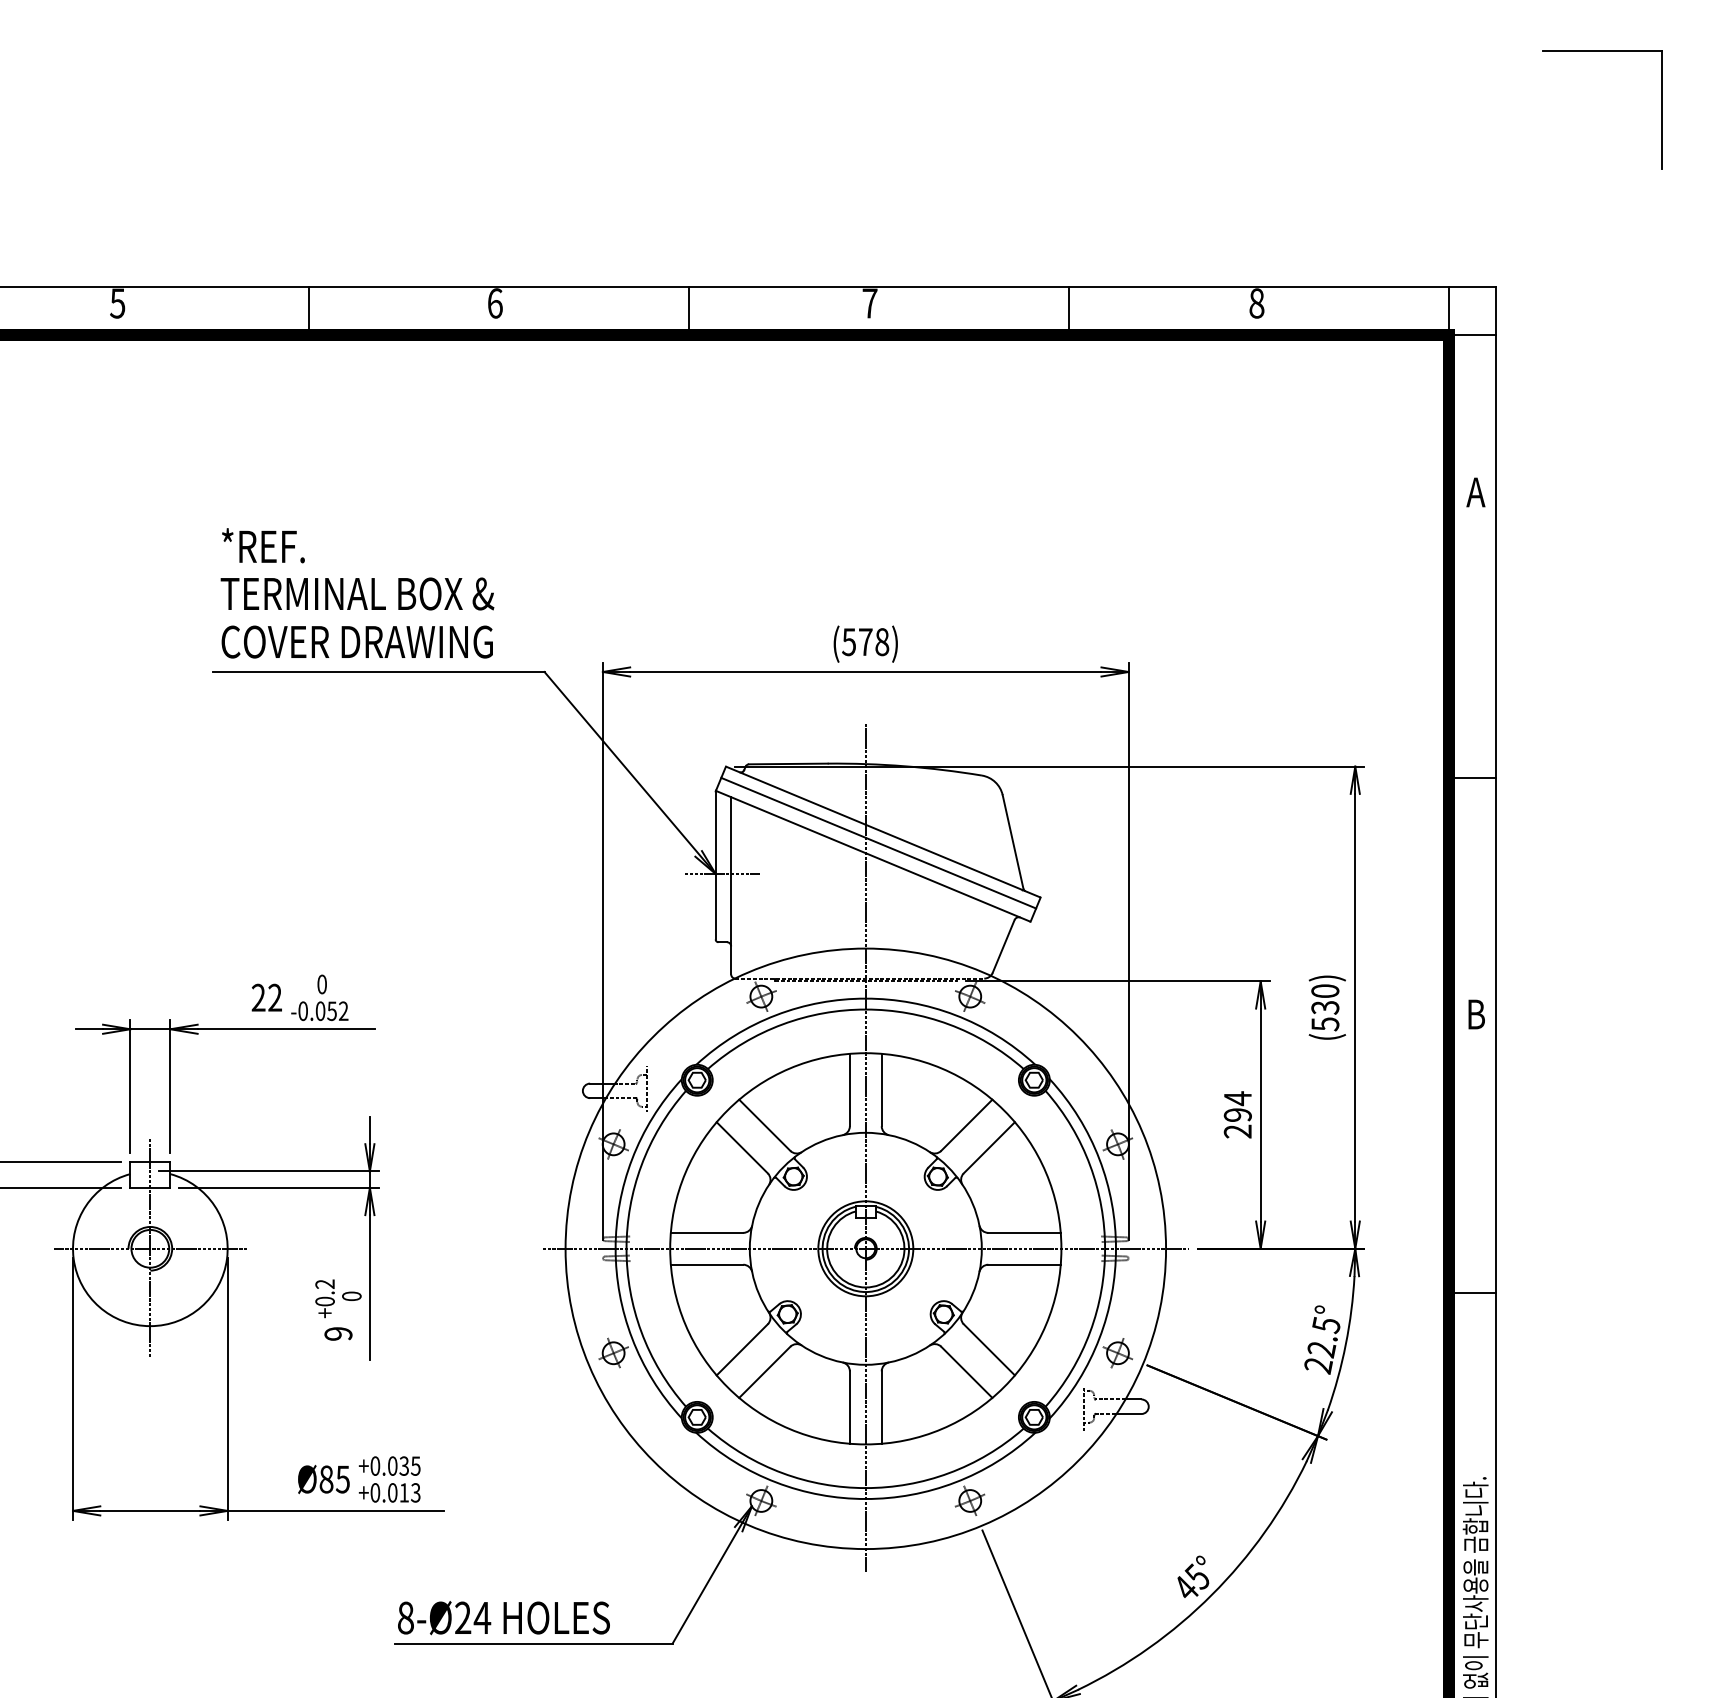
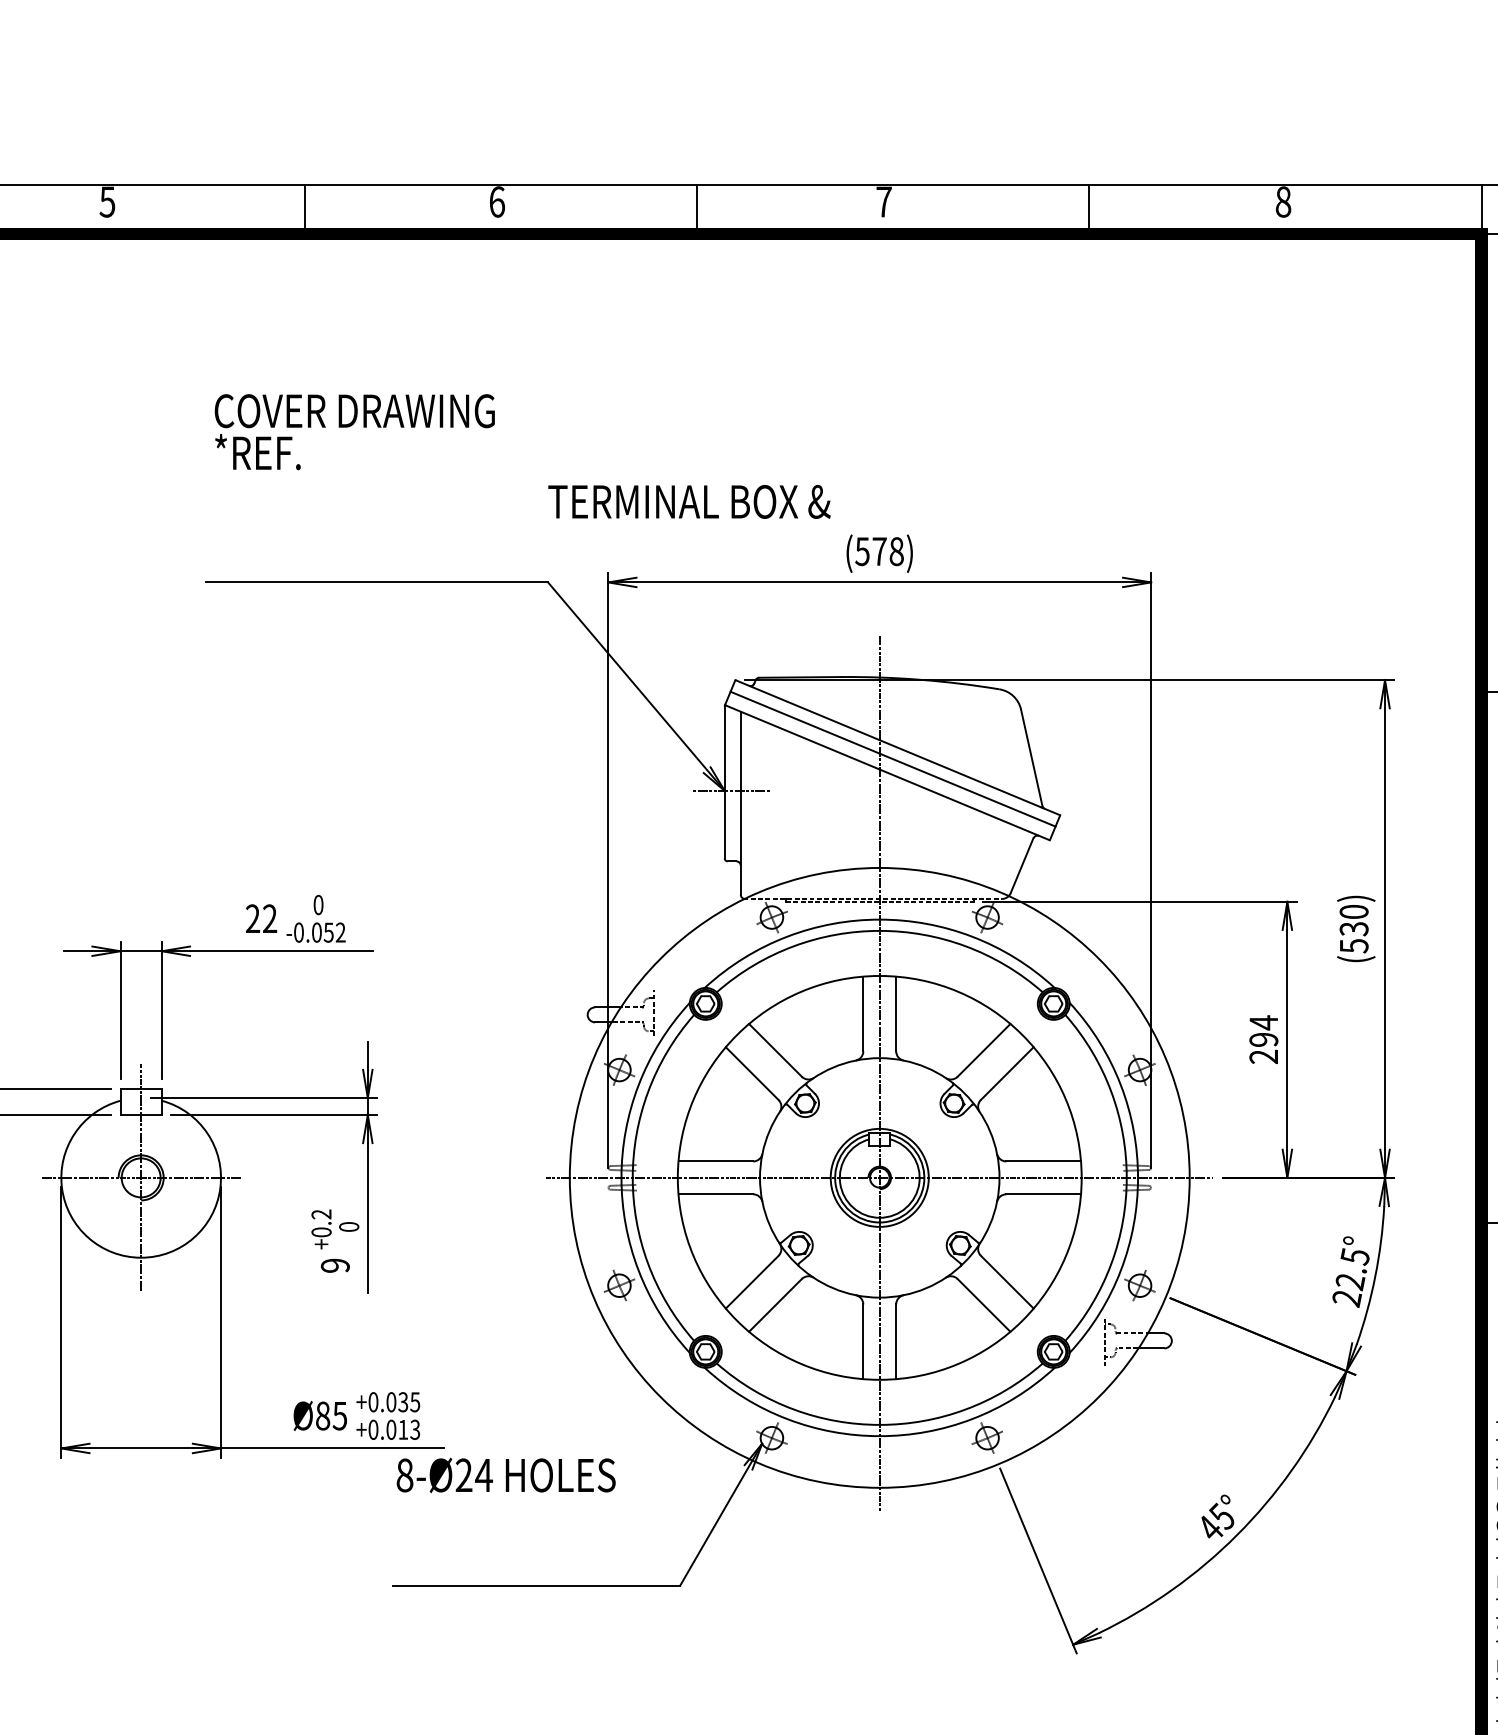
text: (357, 593) -> (689, 501), moved
text: (356, 641) -> (353, 410), moved
text: (503, 1618) -> (505, 1475), moved

